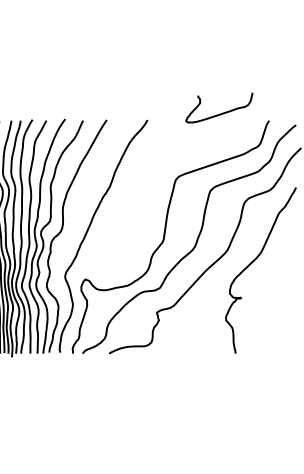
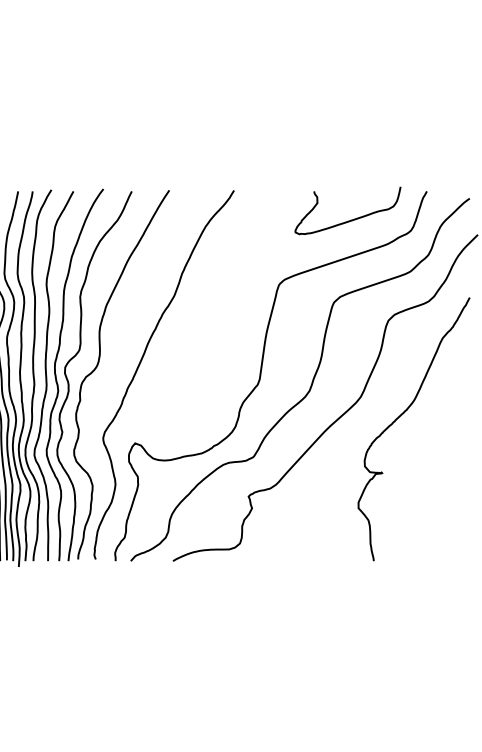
curve: (222, 112) -> (352, 218), moved

